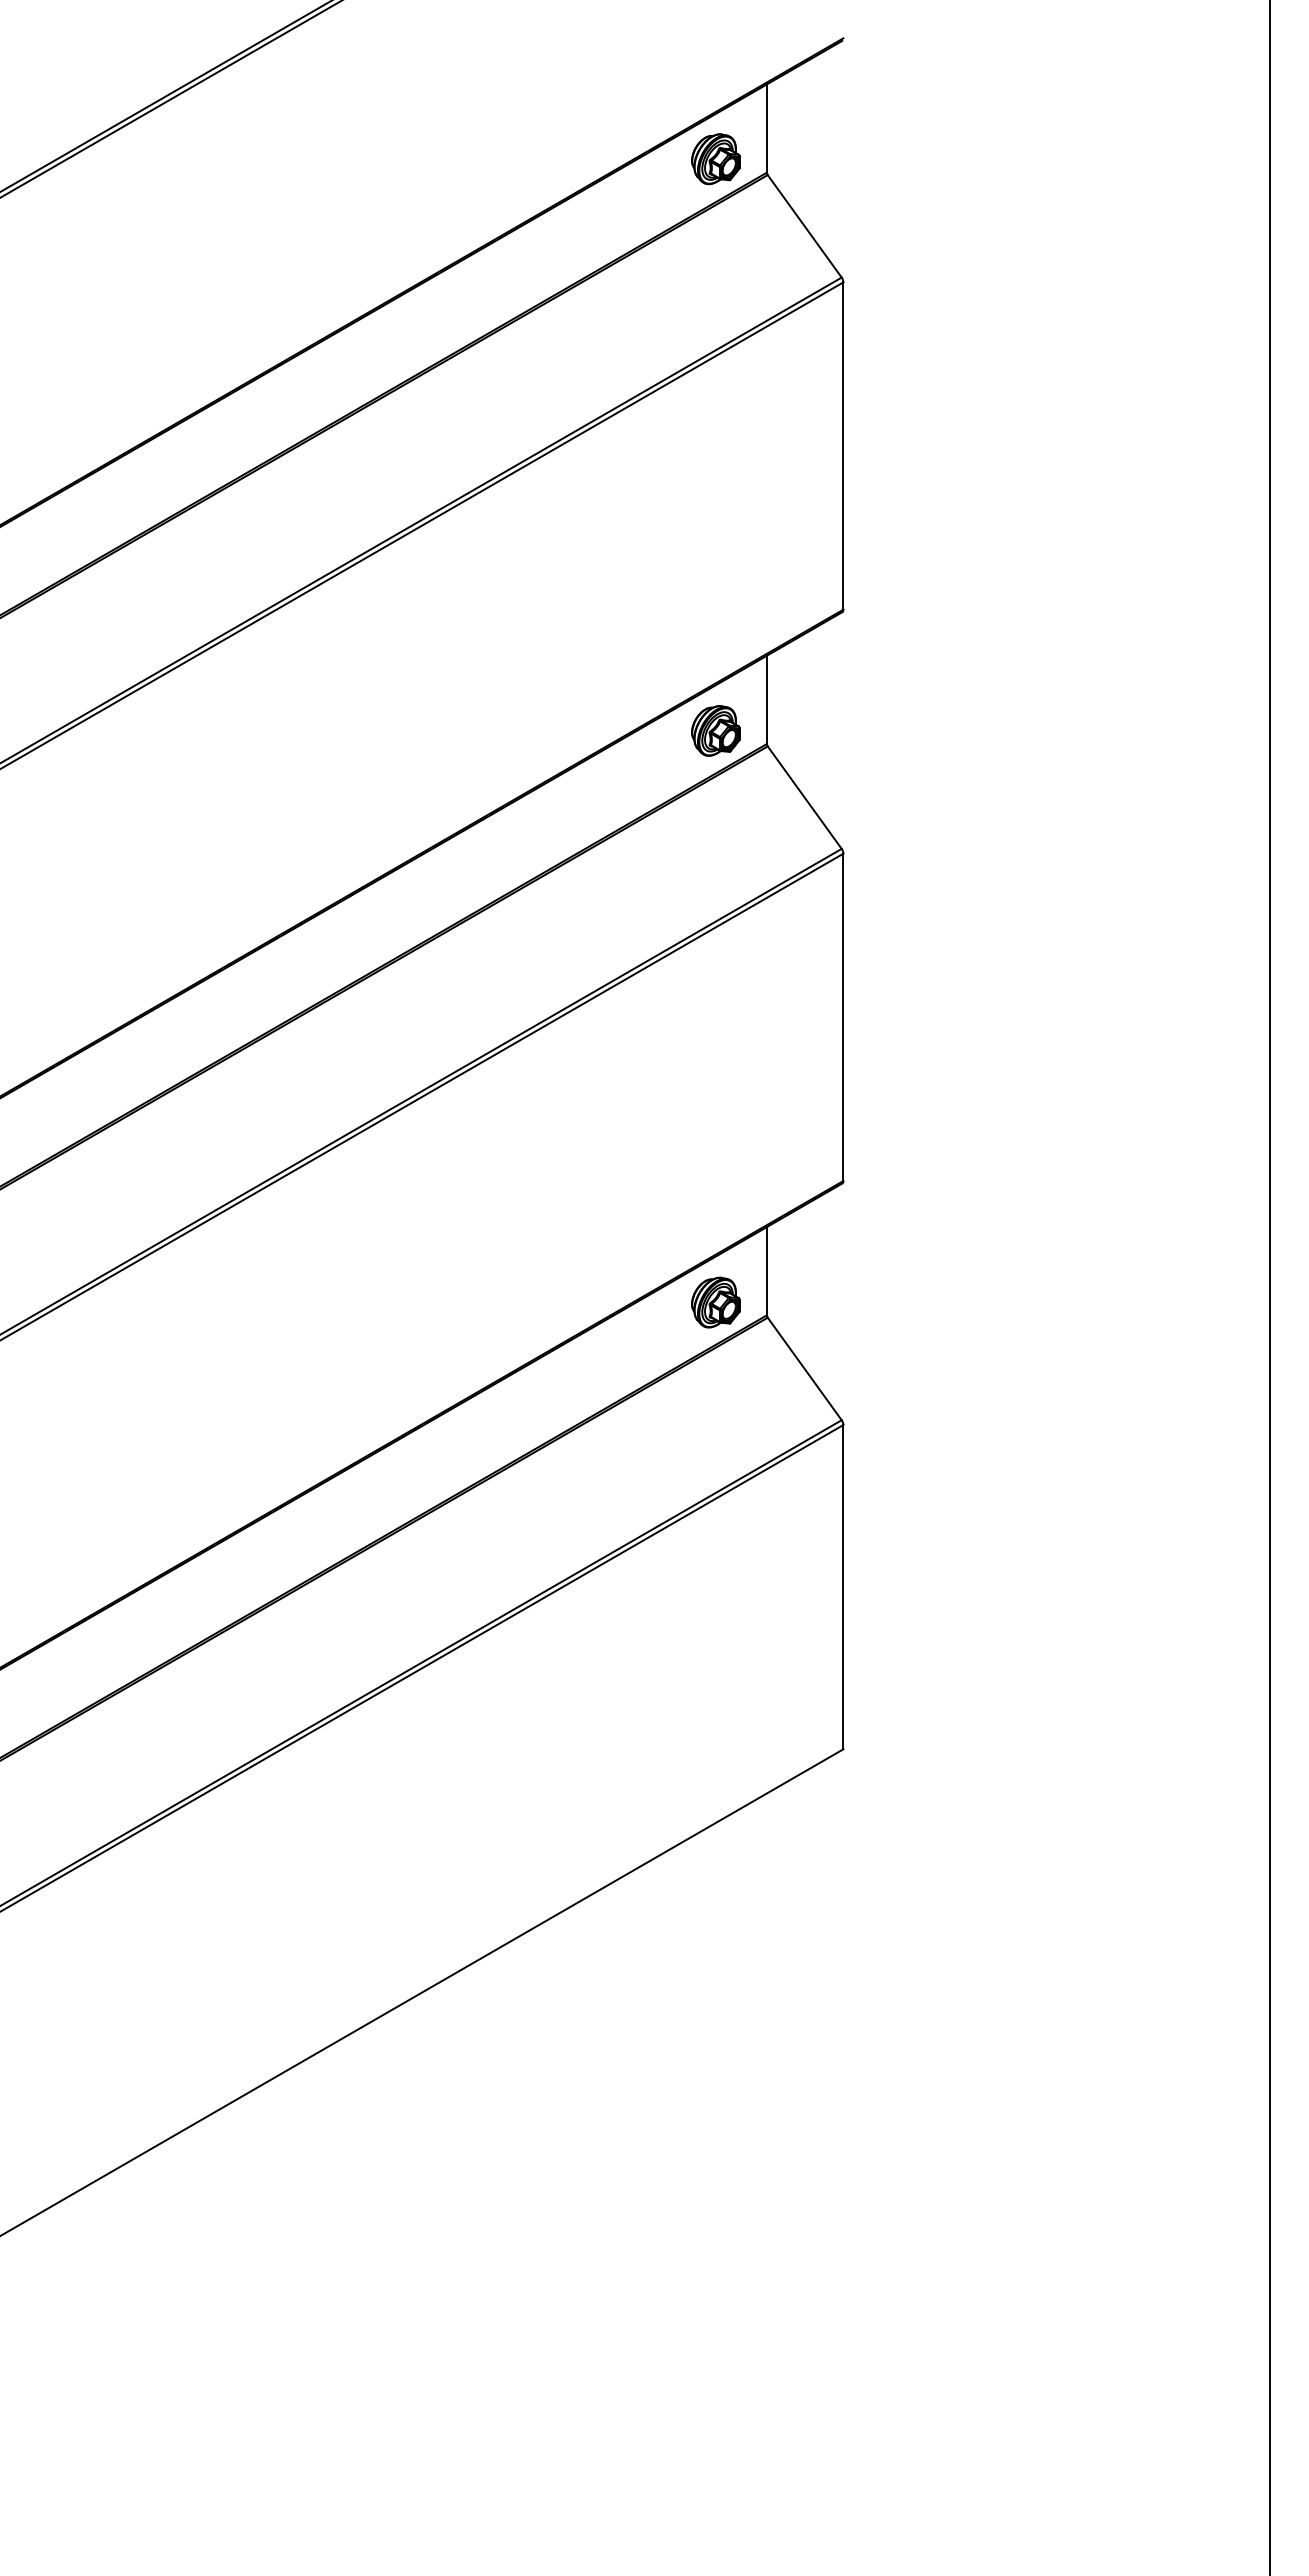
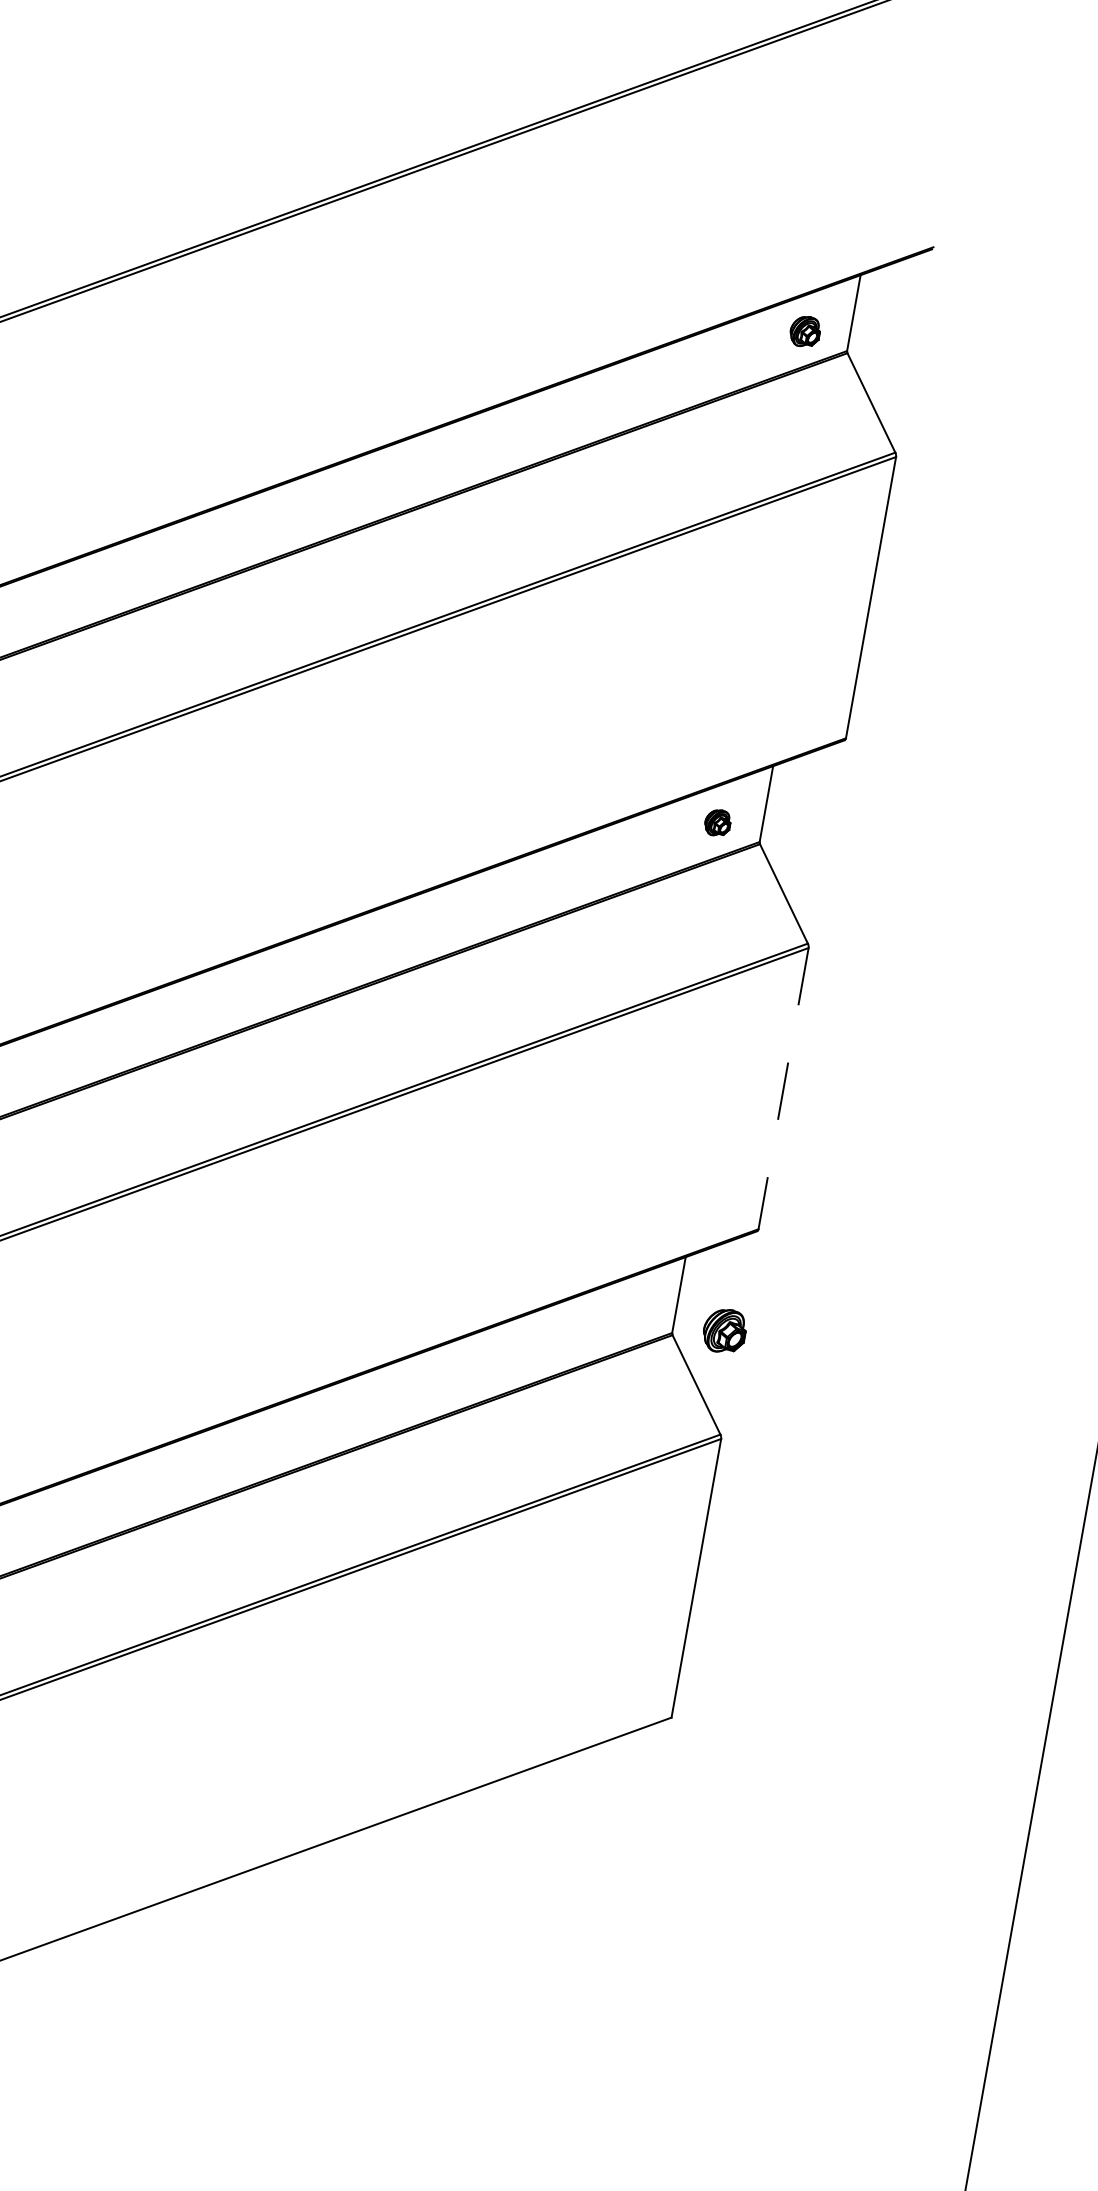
part: (715, 159) -> (804, 331), size x0.7
part: (715, 730) -> (717, 822), size x0.6
line: (843, 1017) -> (783, 1088), solid -> dashed
part: (715, 1302) -> (724, 1330), moved

